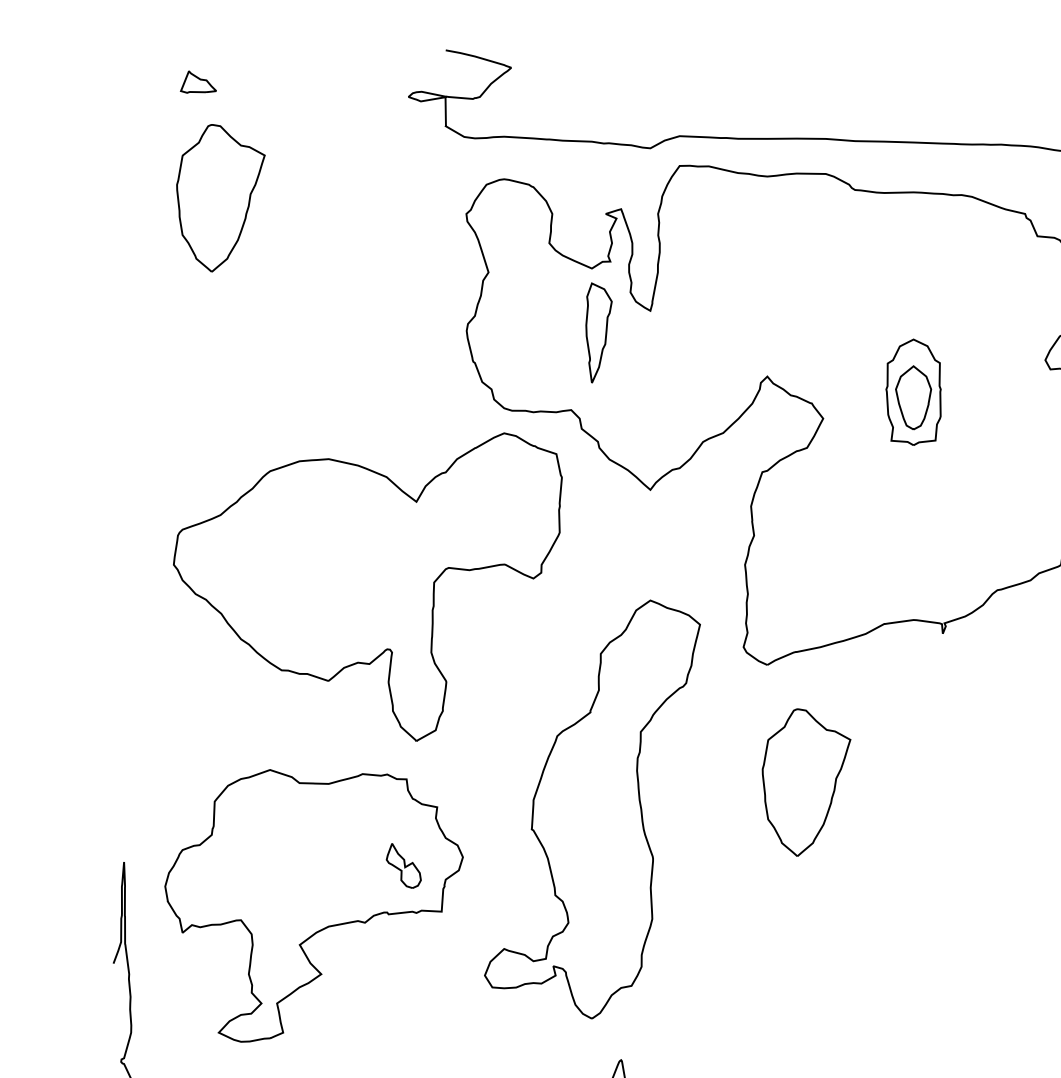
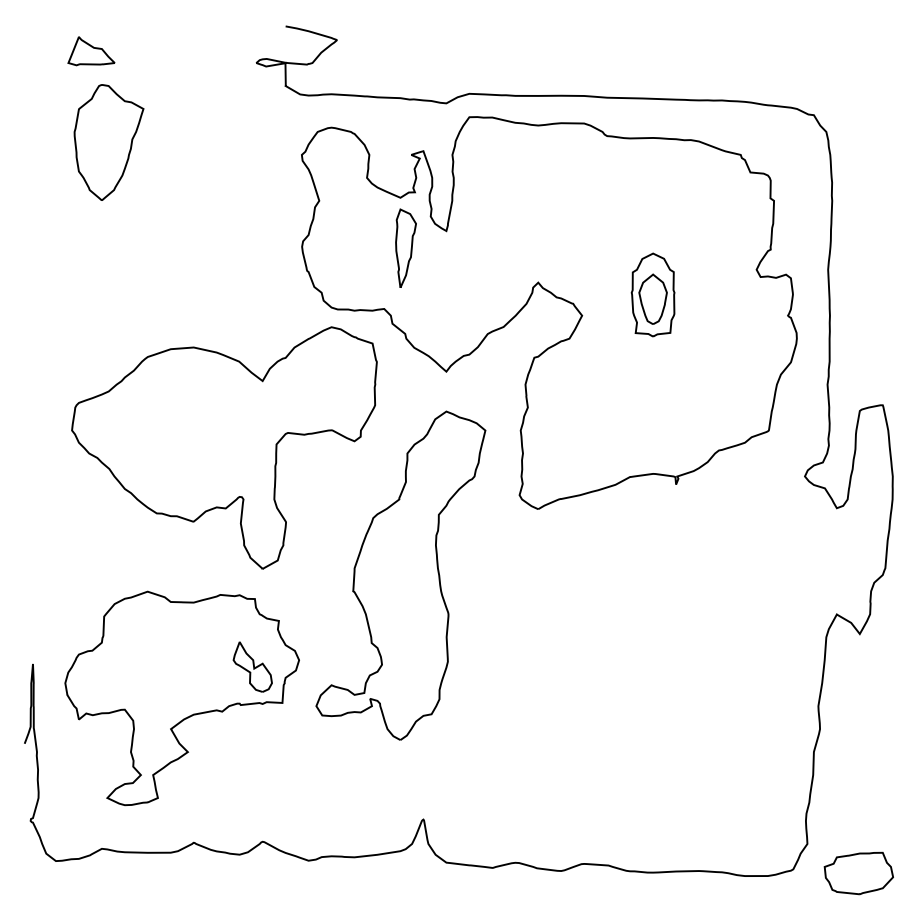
part: (198, 82) -> (91, 51), size x1.67
part: (805, 782) -> (568, 601), removed
part: (591, 809) -> (400, 575), moved
part: (403, 865) -> (252, 666), size x1.43

